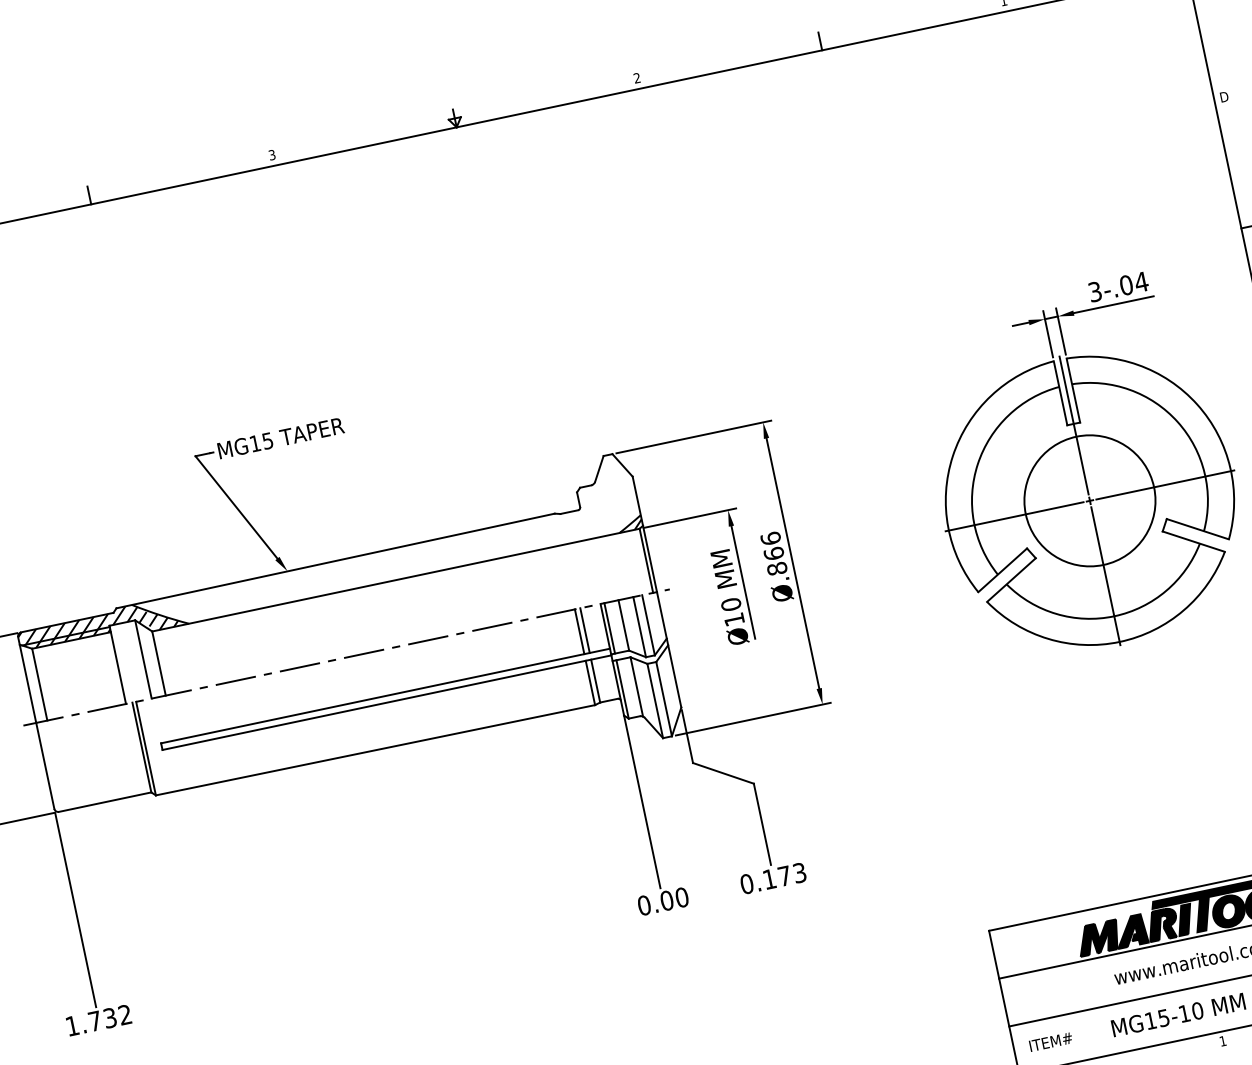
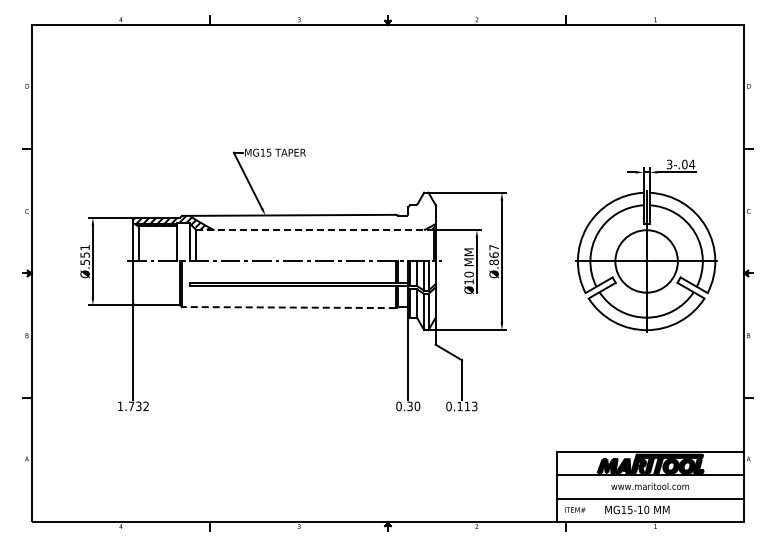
text: (769, 538) -> (493, 247), Ø.866 -> Ø.867
line: (396, 580) -> (315, 230), solid -> dashed
line: (374, 750) -> (288, 307), solid -> dashed
text: (782, 876) -> (466, 406), 0.173 -> 0.113
text: (665, 901) -> (409, 406), 0.00 -> 0.30

